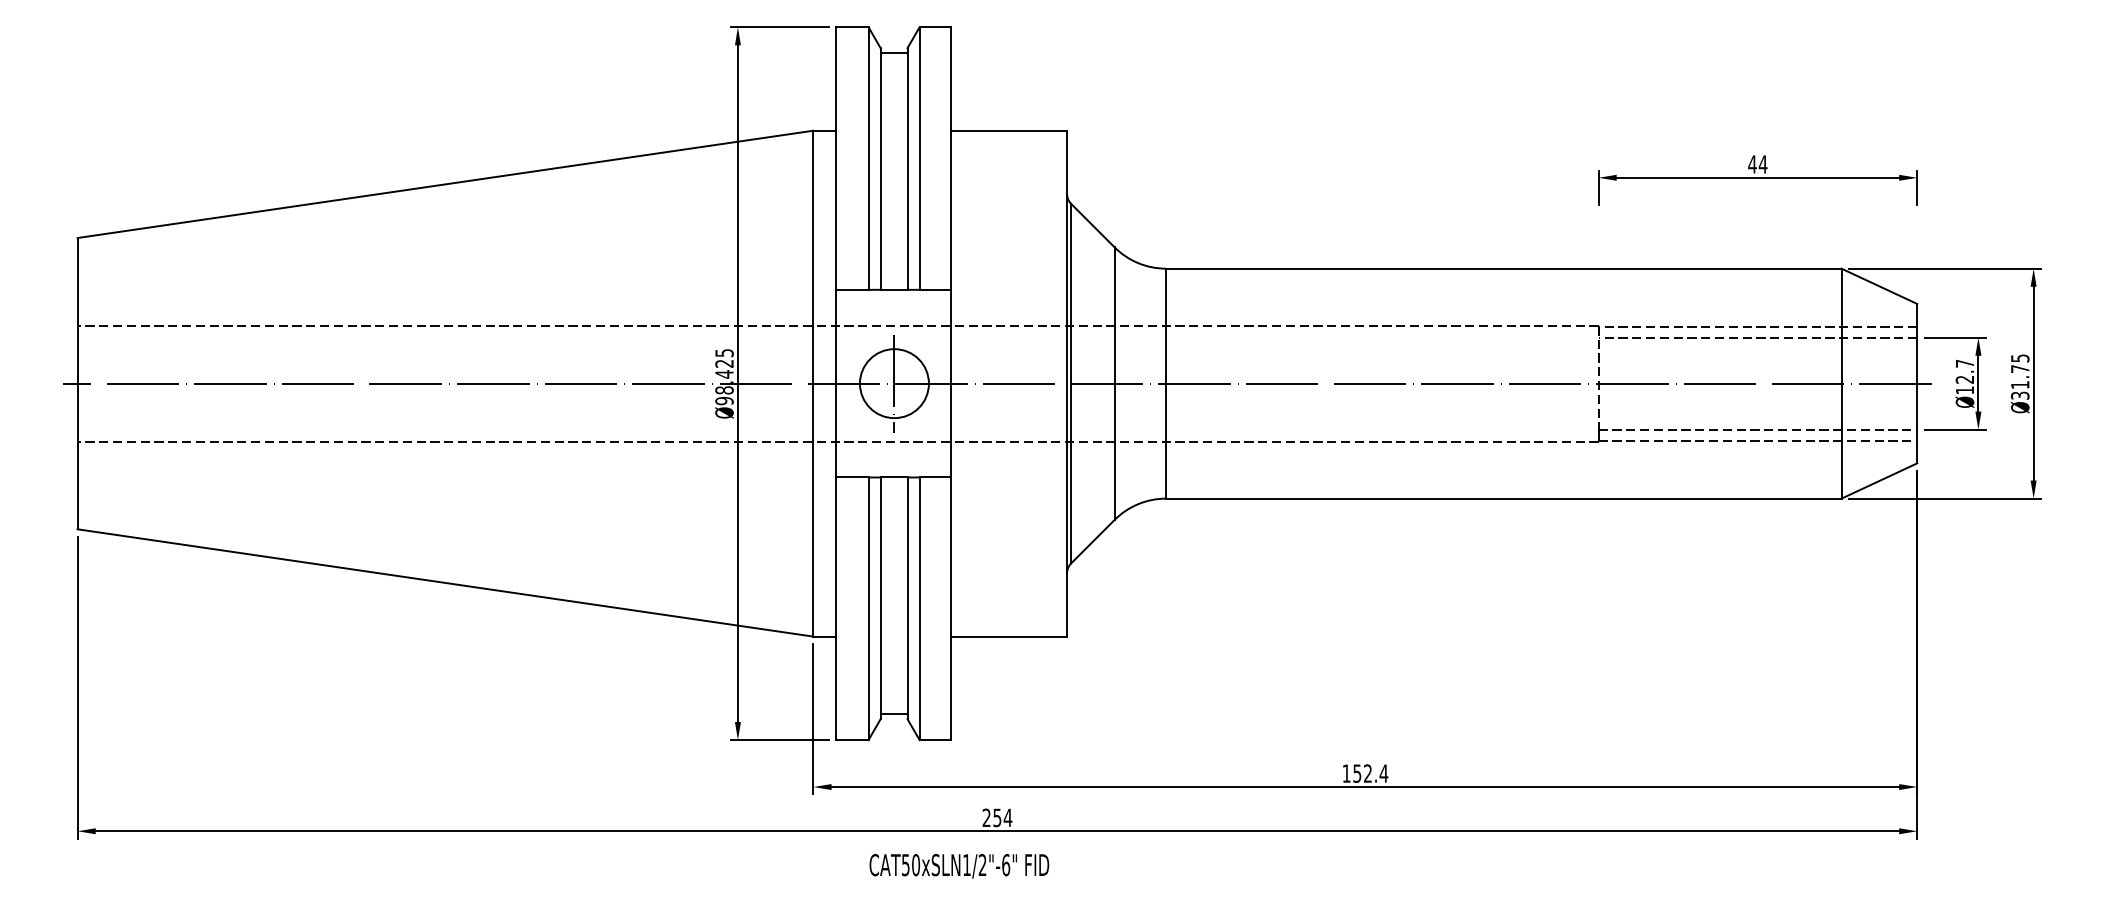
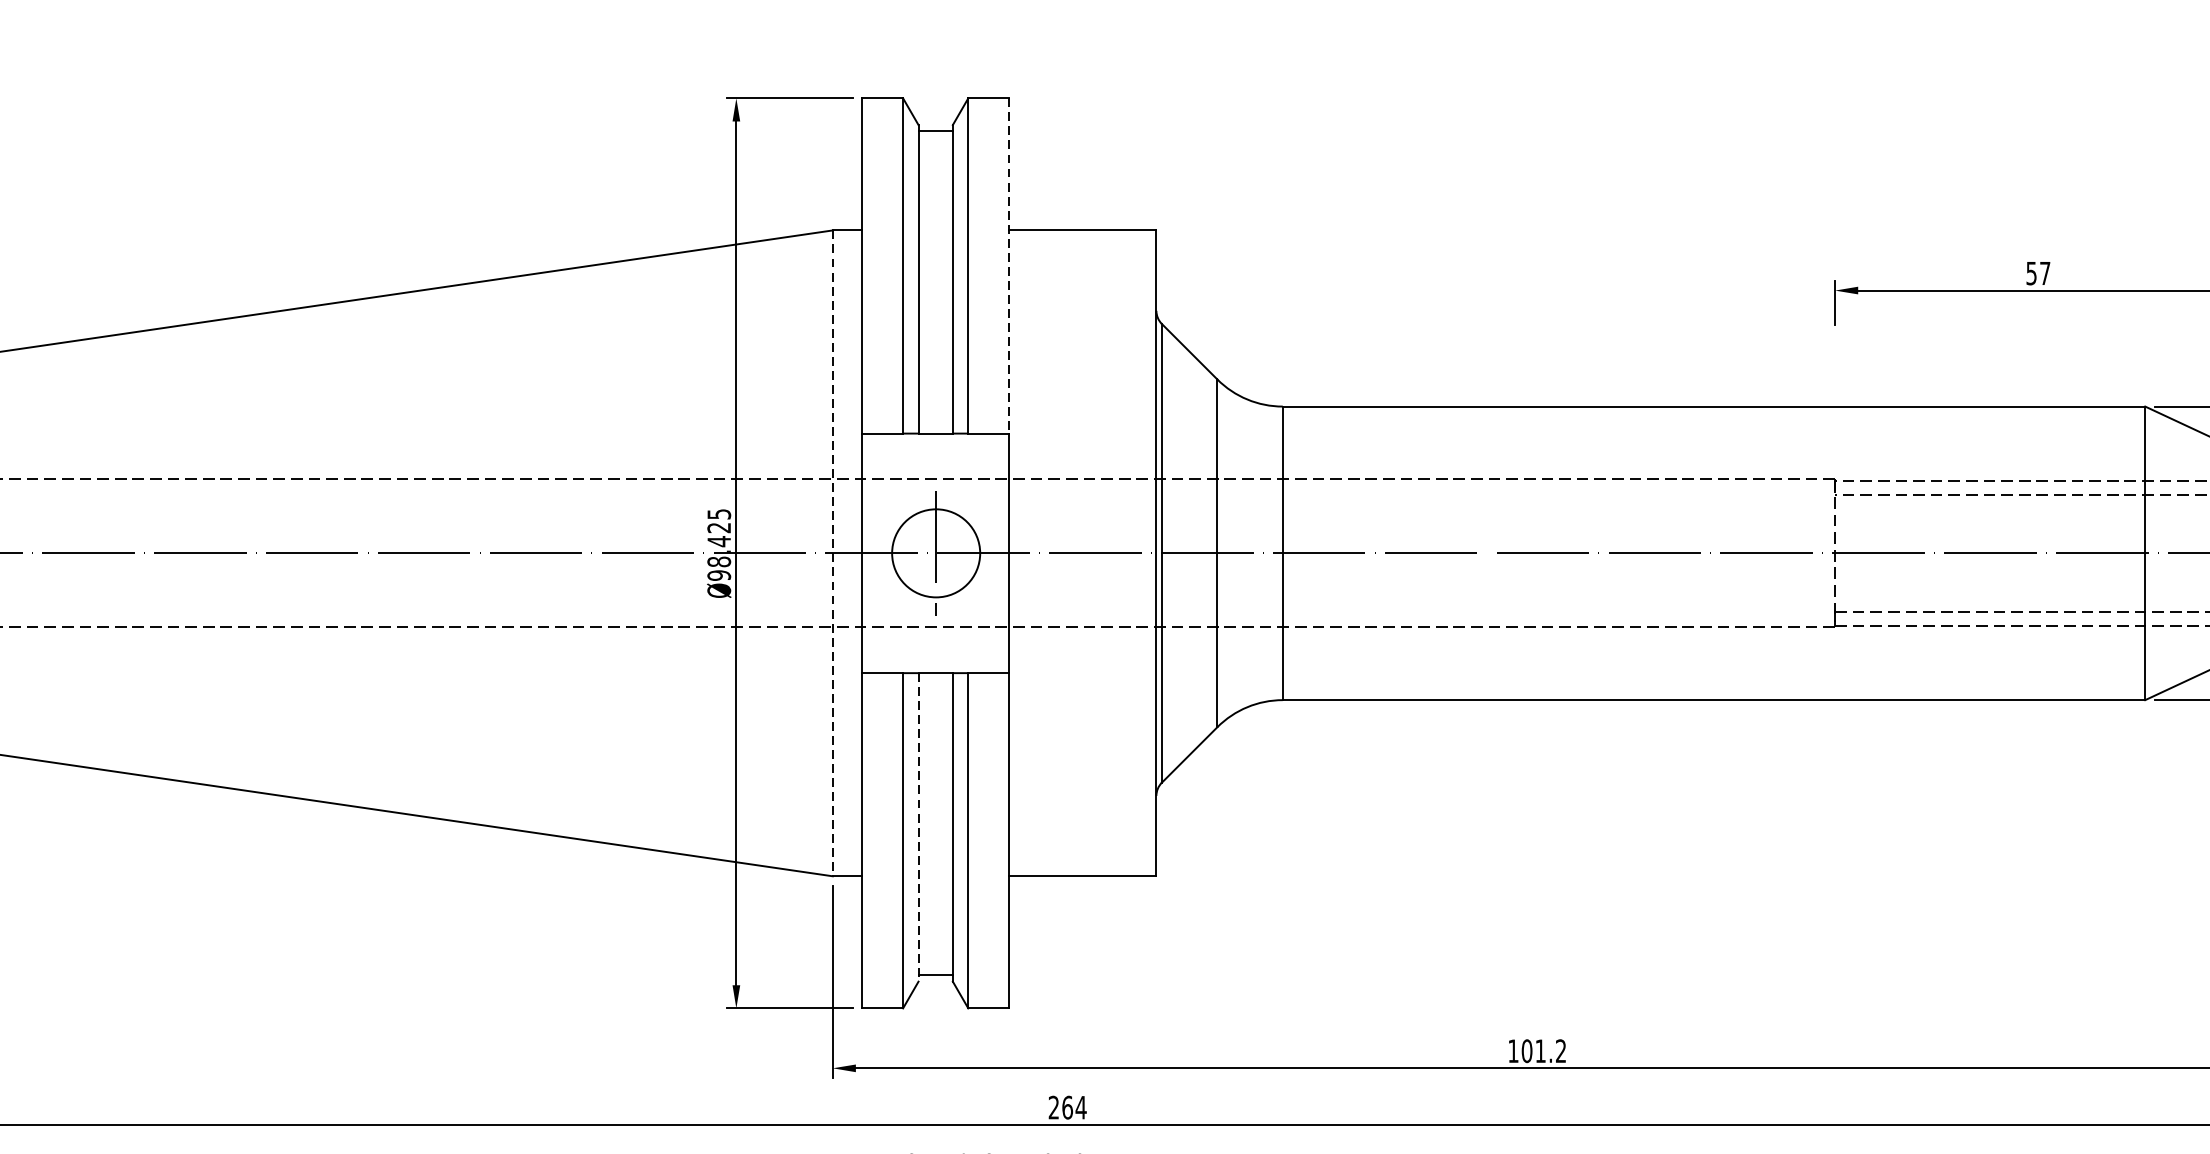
line: (951, 159) -> (1008, 267), solid -> dashed
text: (1757, 164) -> (2037, 273), 44 -> 57
line: (813, 383) -> (832, 553), solid -> dashed
line: (880, 598) -> (918, 827), solid -> dashed
text: (1370, 773) -> (1543, 1051), 152.4 -> 101.2
text: (997, 817) -> (1067, 1107), 254 -> 264

